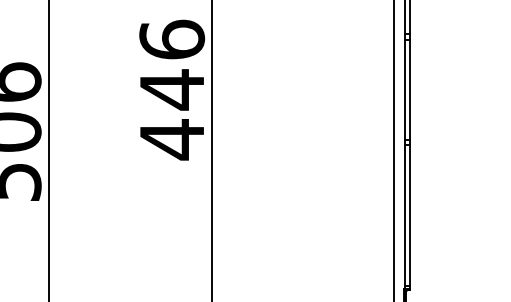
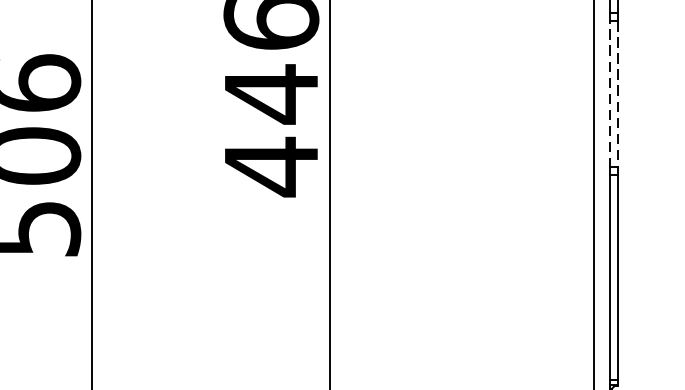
line: (404, 86) -> (610, 89), solid -> dashed
line: (410, 89) -> (618, 93), solid -> dashed

